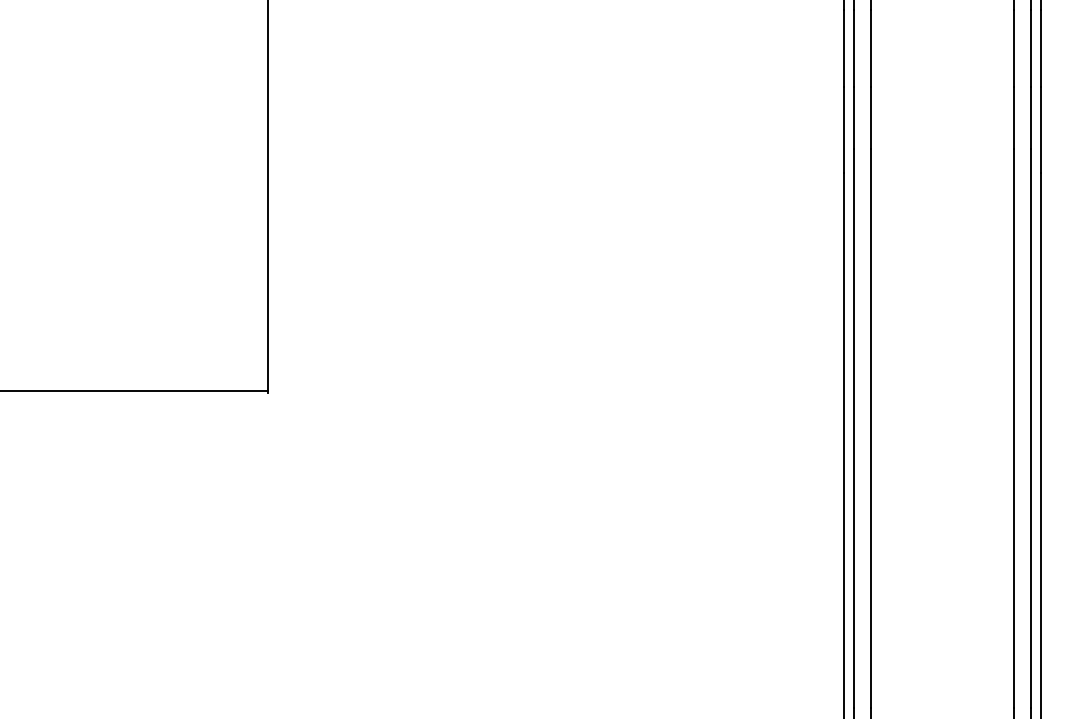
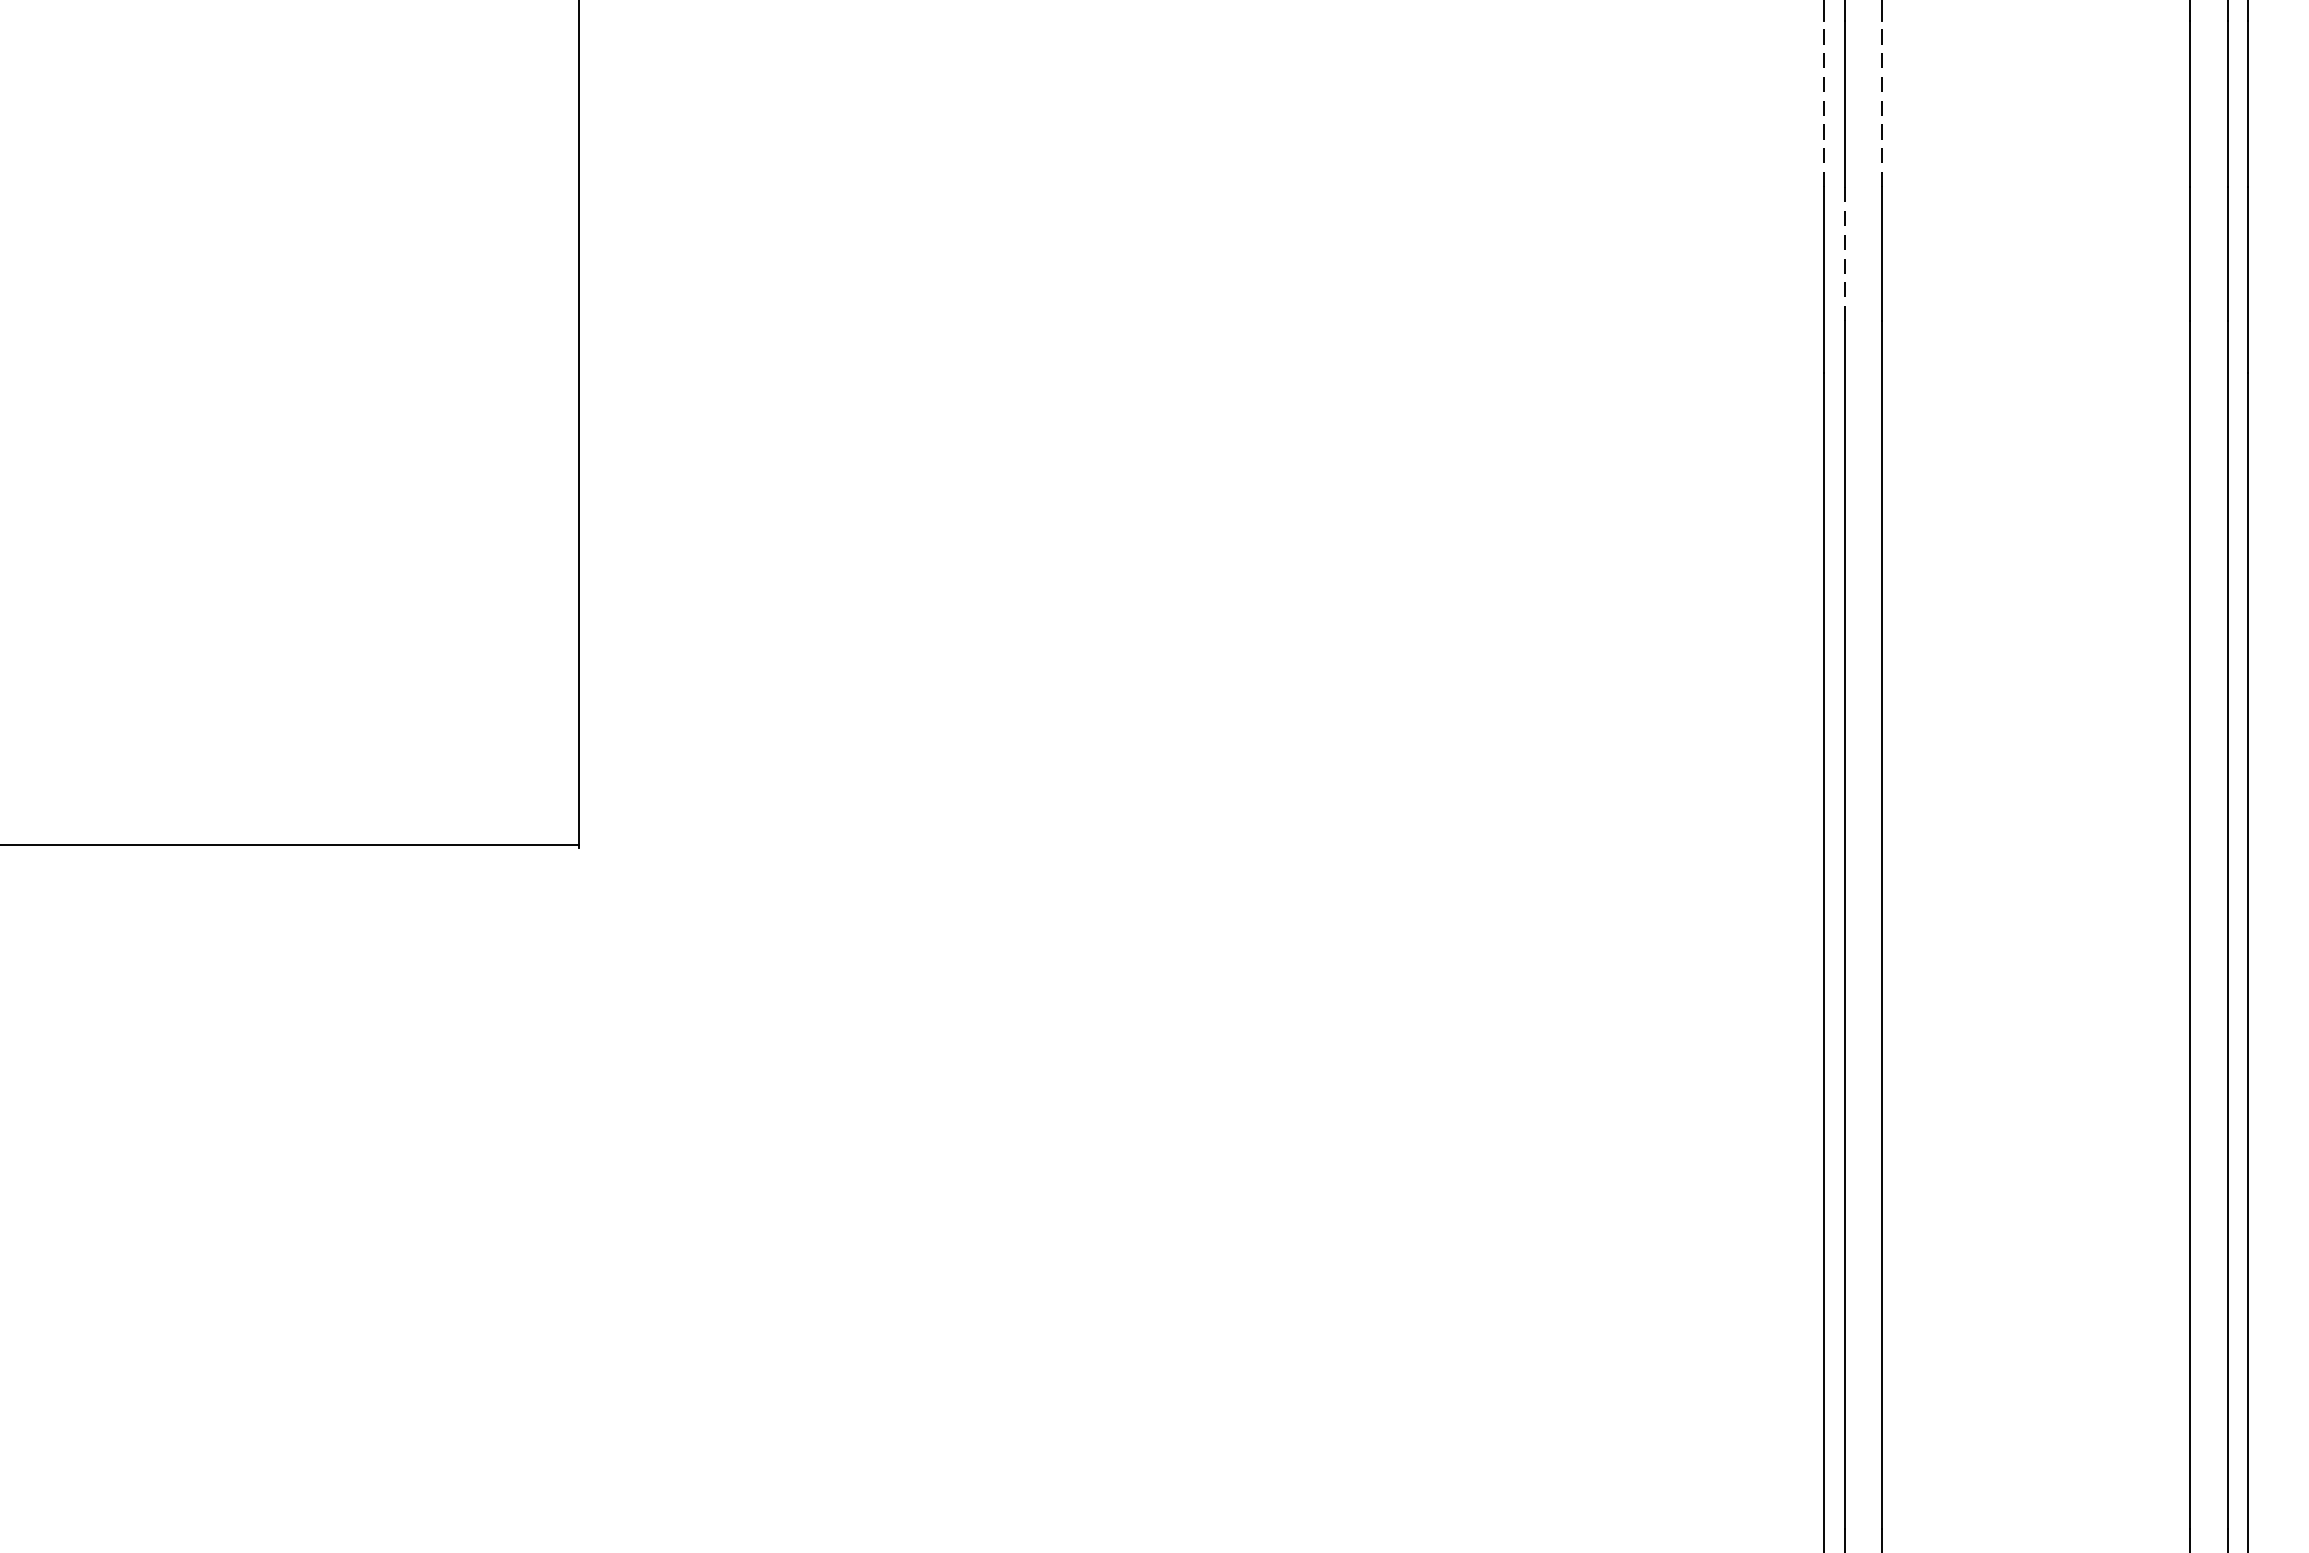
line: (844, 48) -> (1824, 104), solid -> dashed
line: (871, 48) -> (1882, 104), solid -> dashed
line: (853, 117) -> (1843, 253), solid -> dashed

